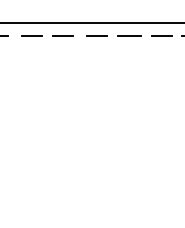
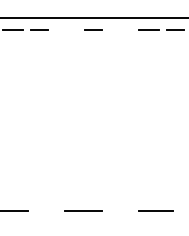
line: (31, 36) -> (67, 29), removed
line: (96, 36) -> (121, 29), removed

